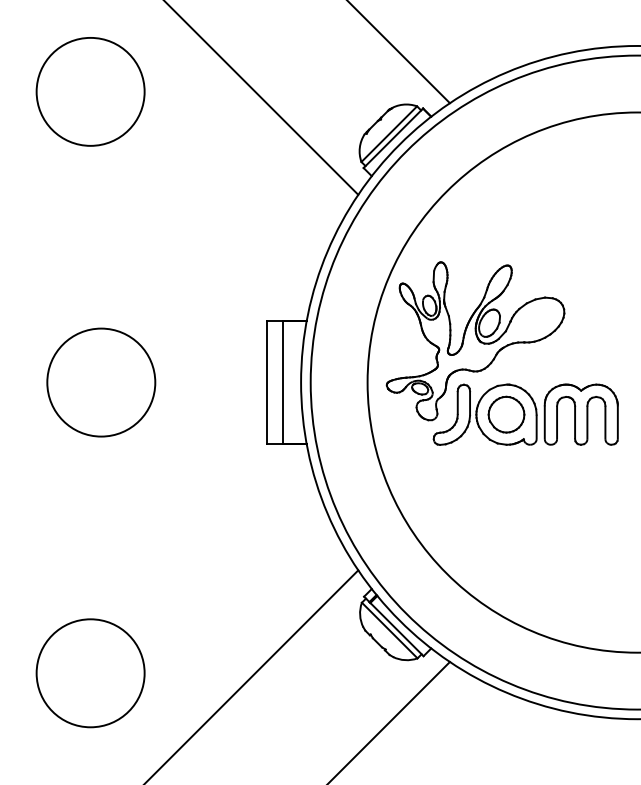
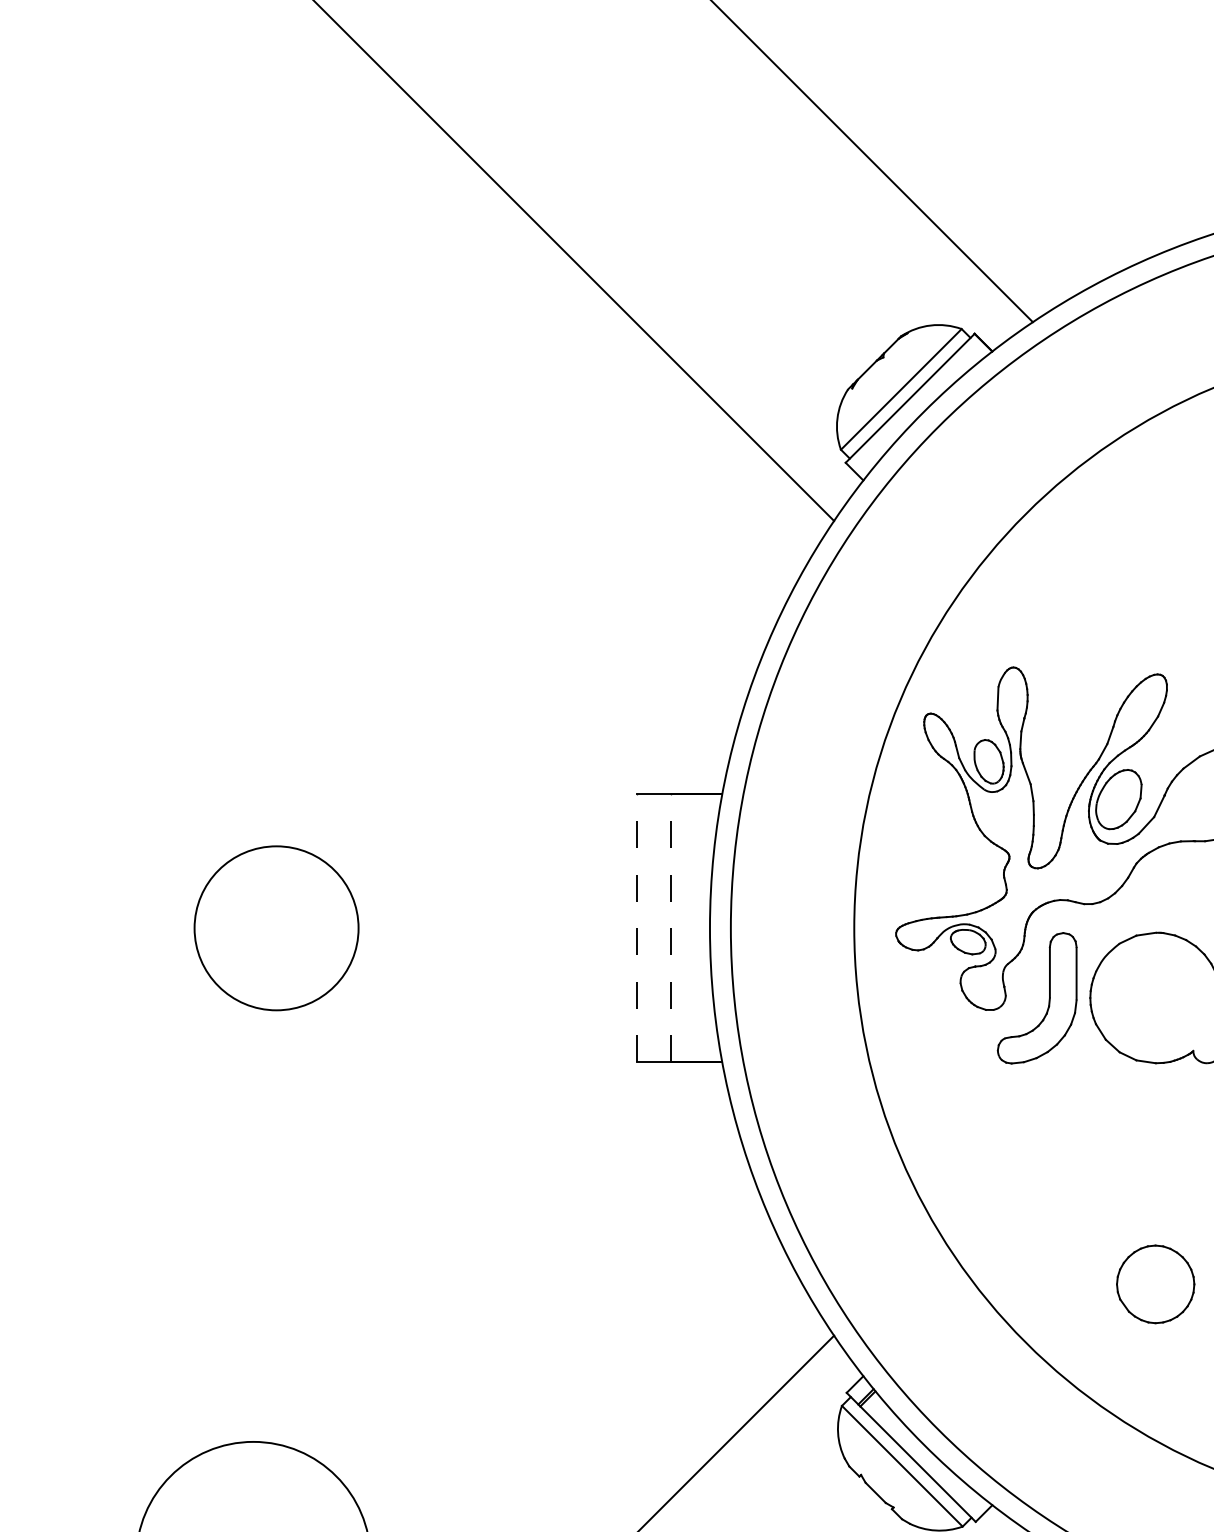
circle: (90, 91) -> (253, 296), removed
circle: (101, 382) -> (276, 928), size x0.7
line: (267, 382) -> (637, 928), solid -> dashed
line: (282, 382) -> (669, 928), solid -> dashed
part: (506, 414) -> (1155, 1283), moved

